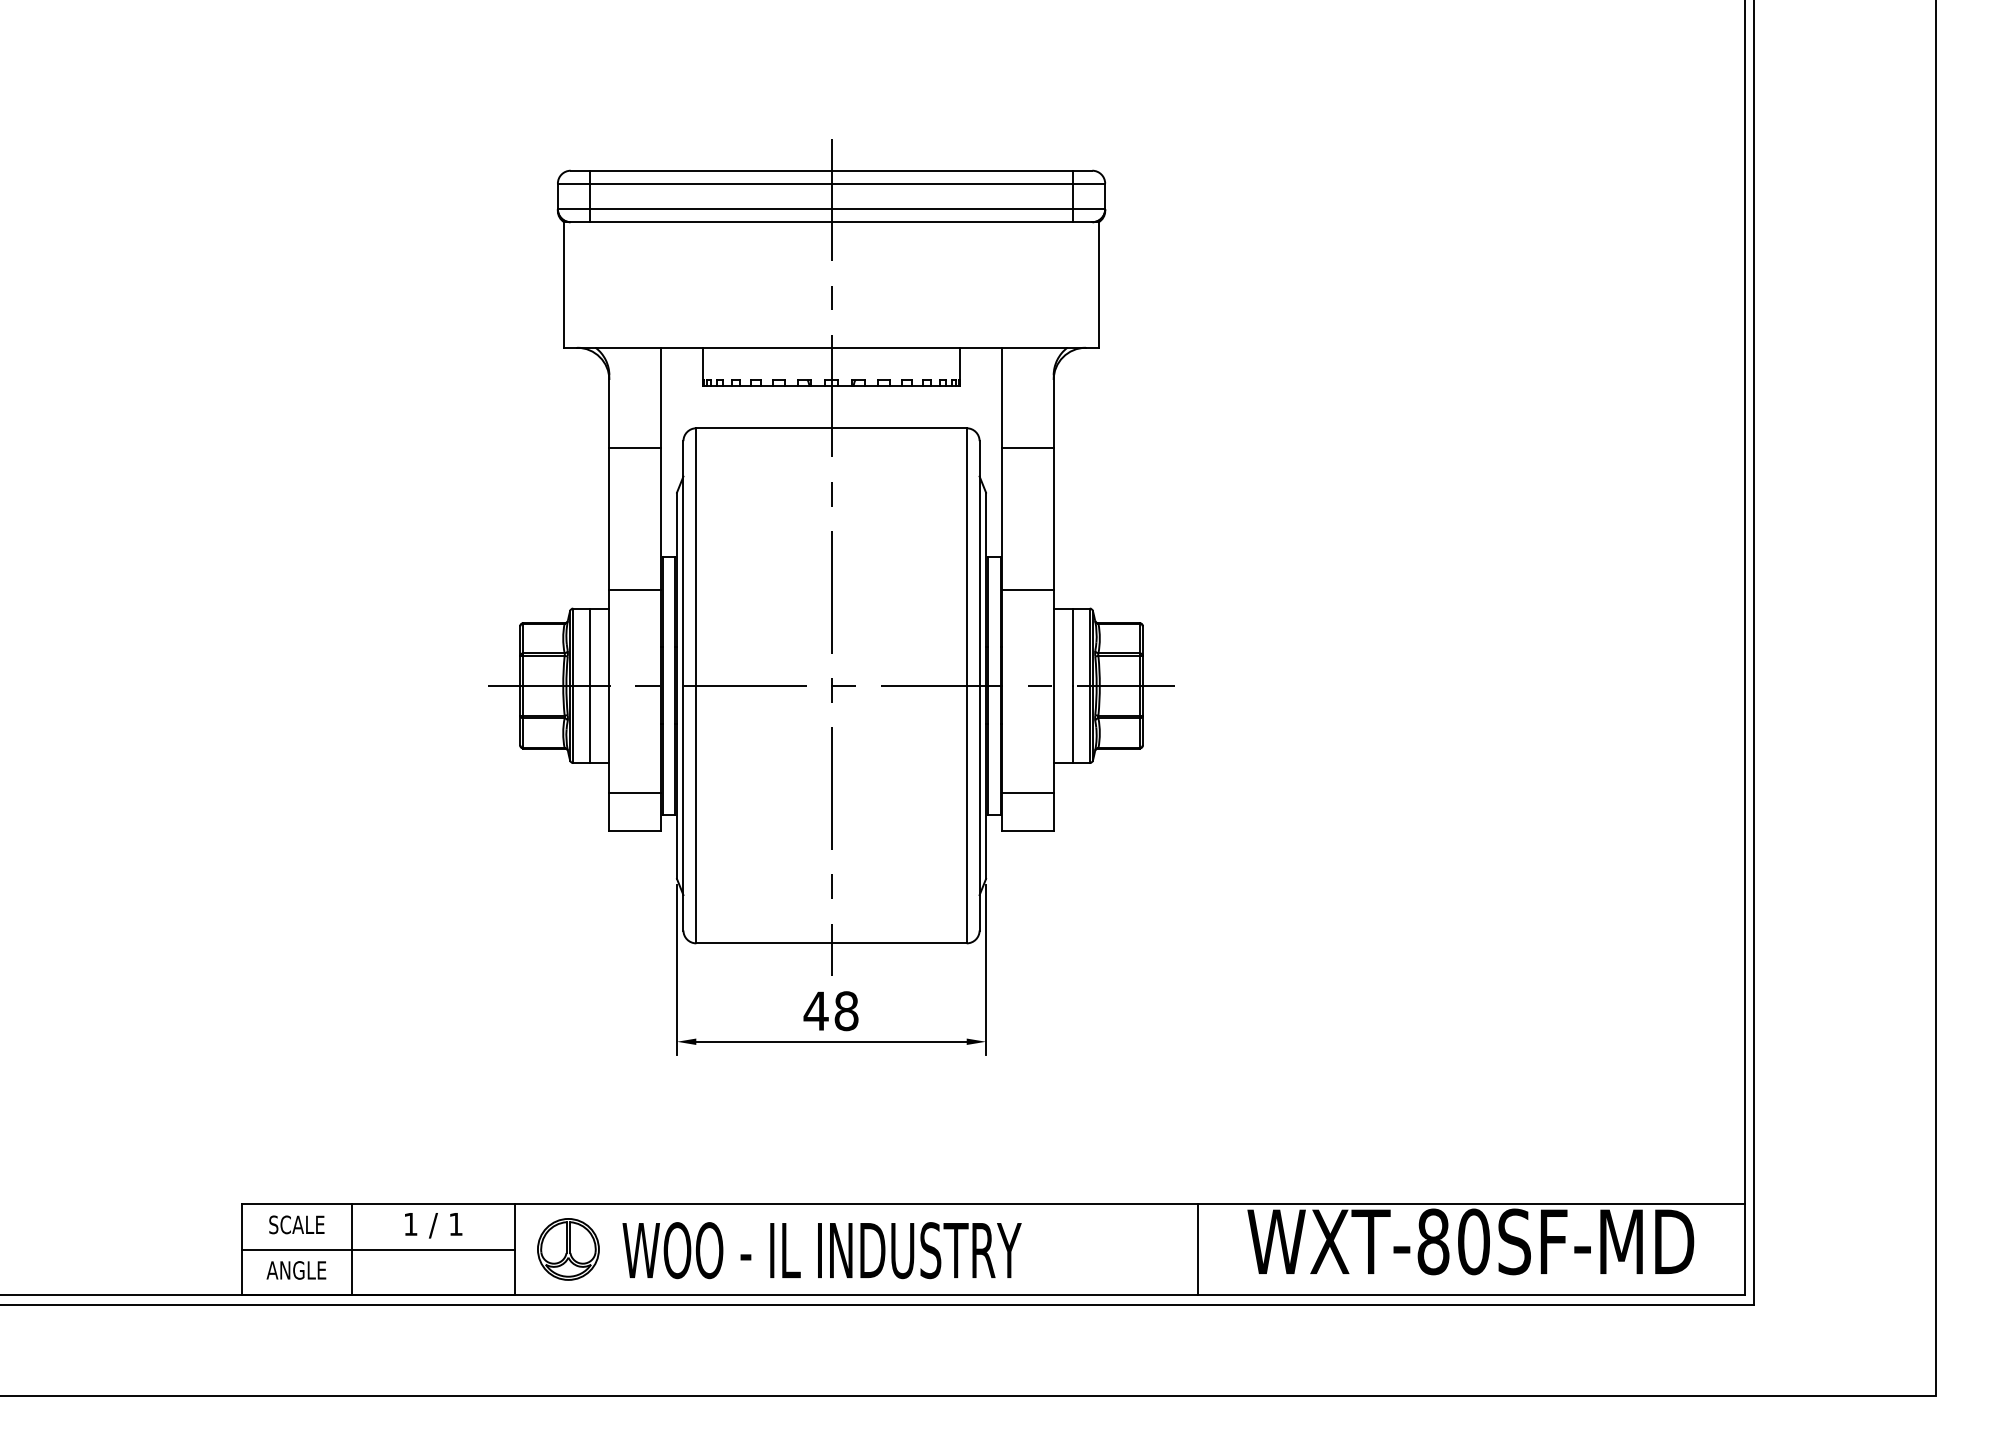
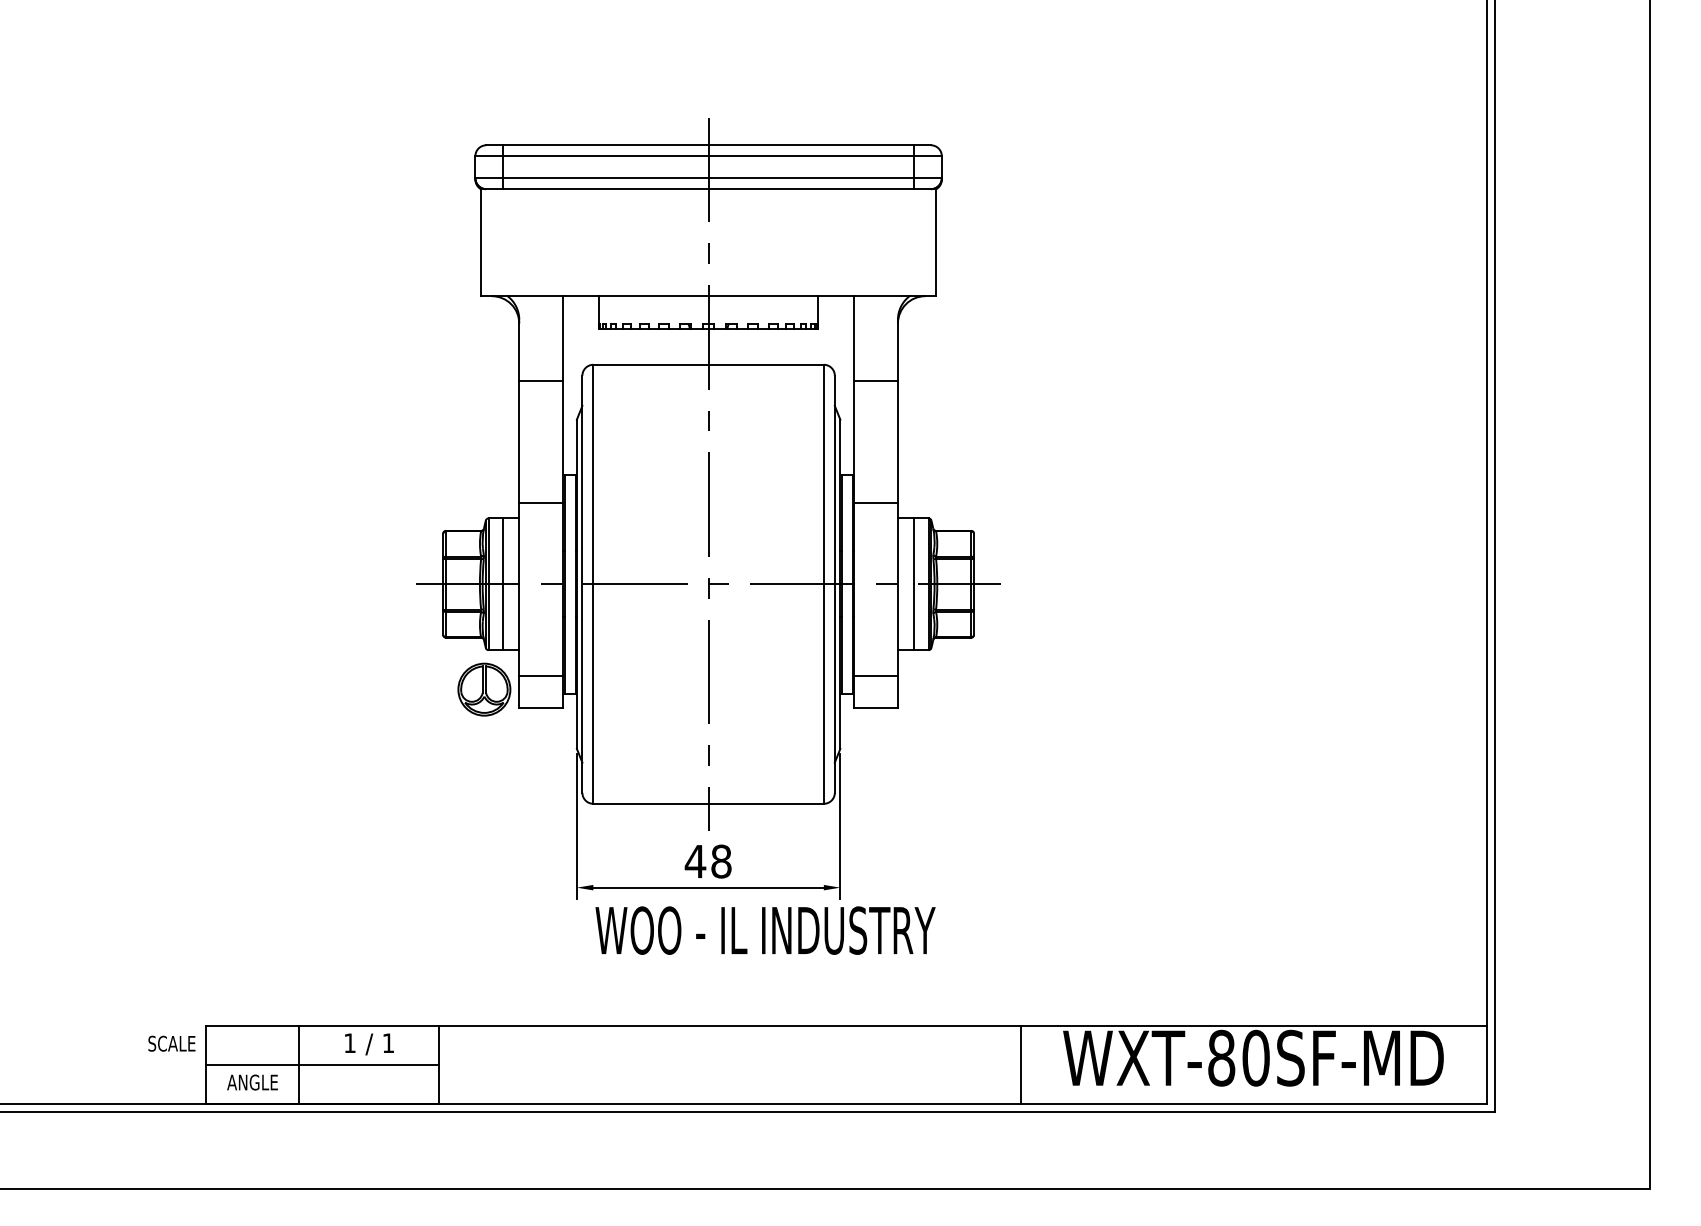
text: (296, 1224) -> (171, 1043), moved
part: (568, 1249) -> (484, 689), moved
text: (822, 1250) -> (765, 930), moved

